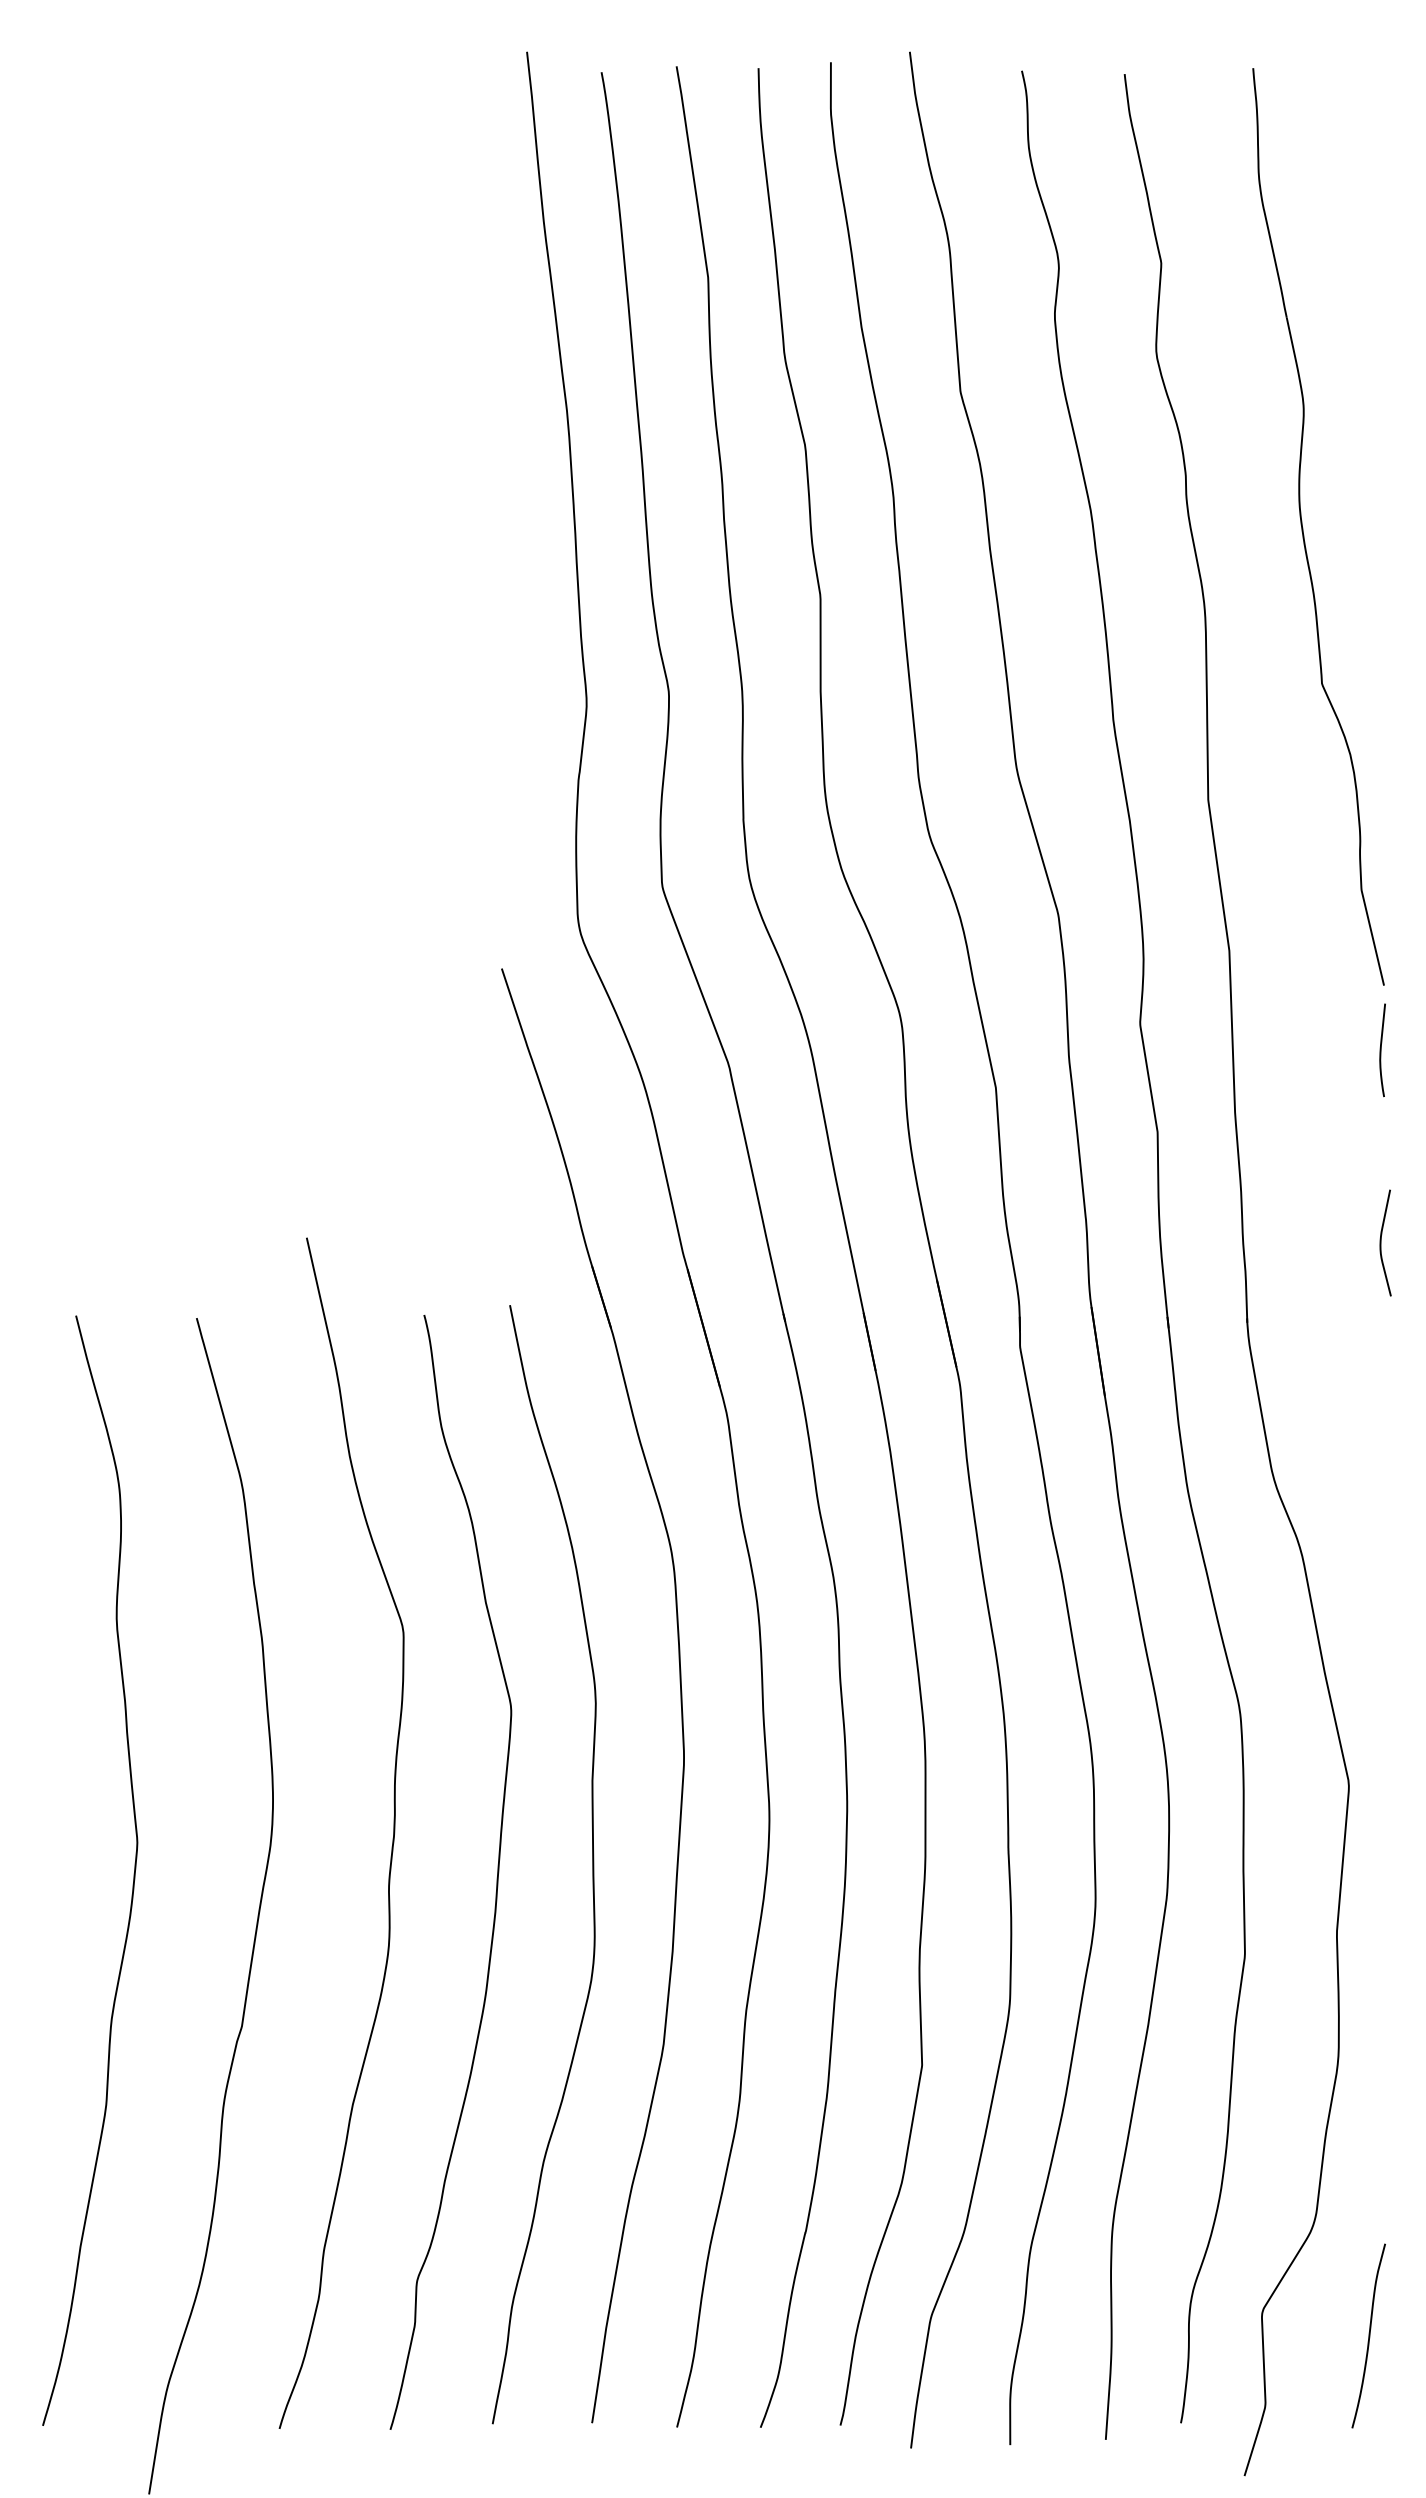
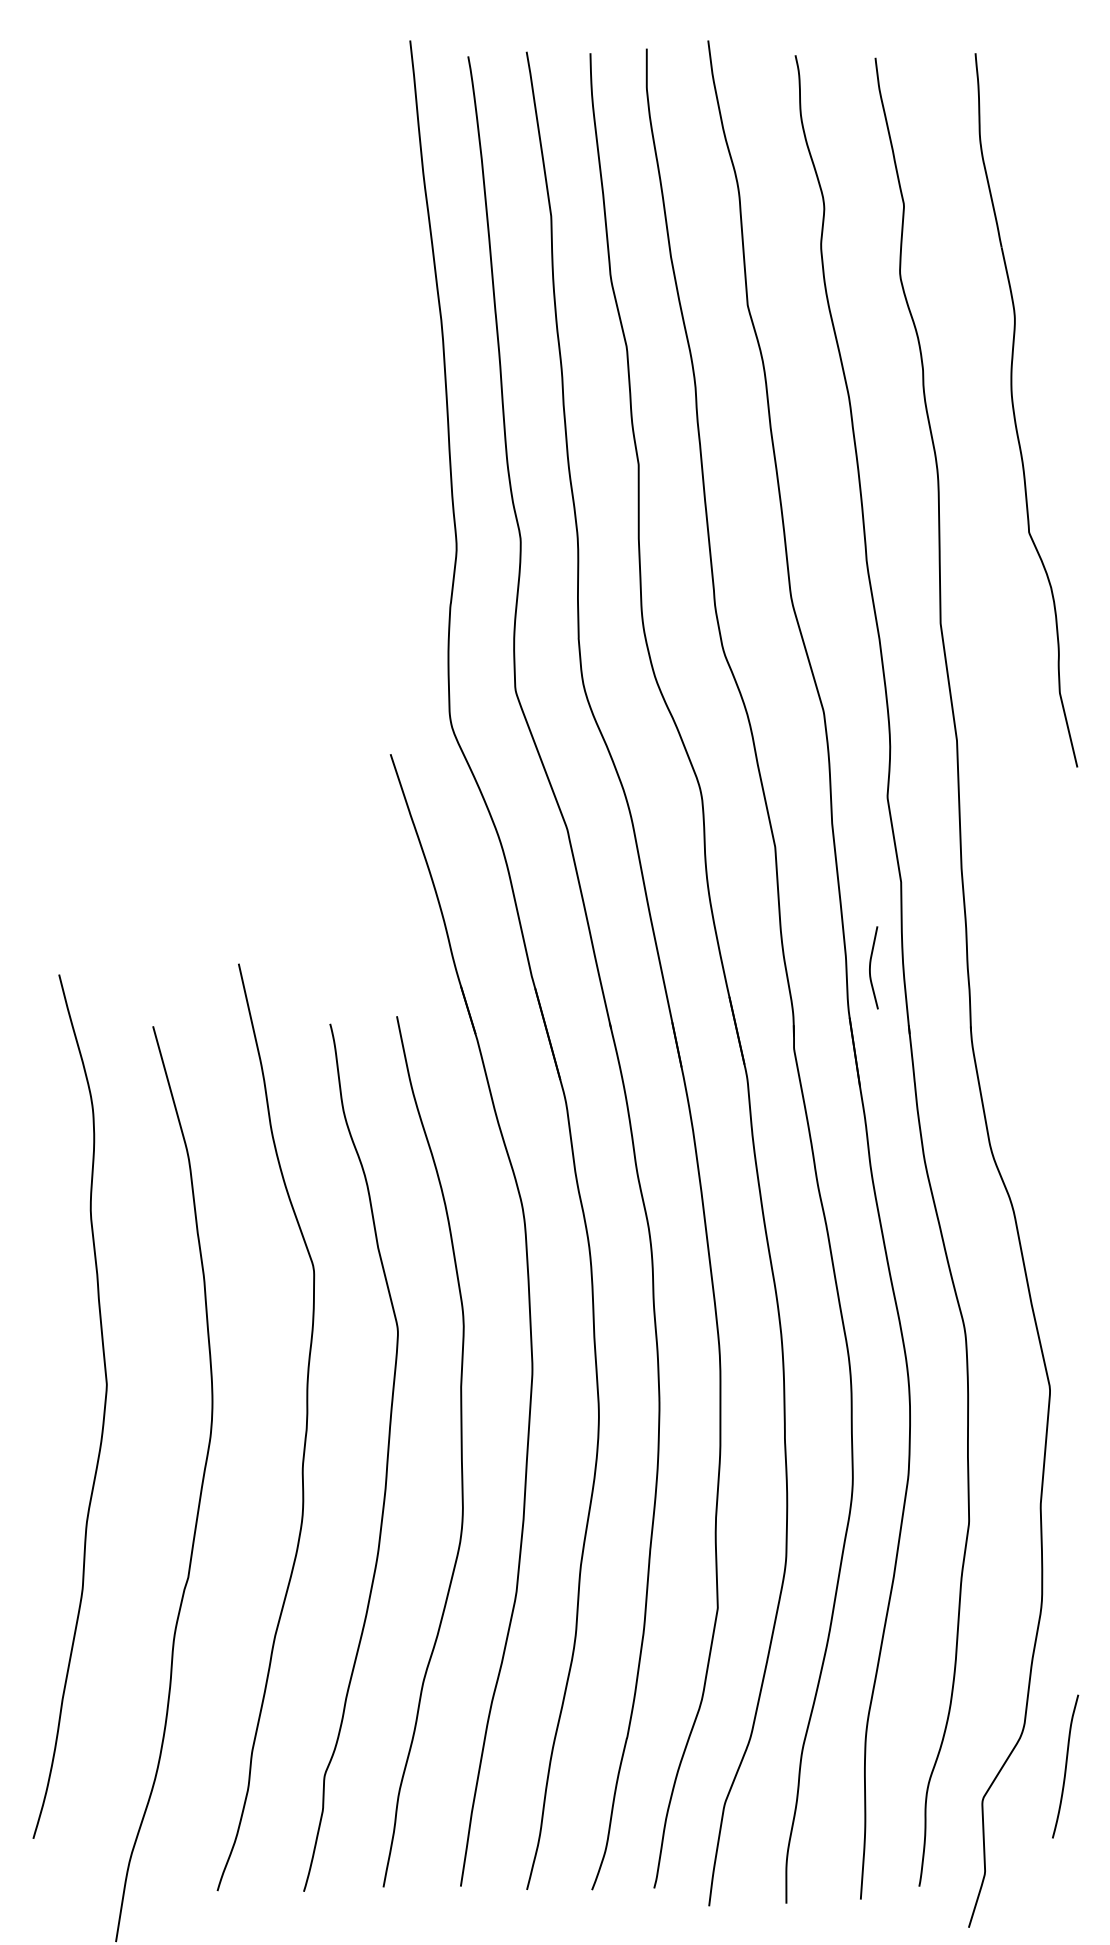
curve: (1381, 1050) -> (1075, 817), removed
curve: (1381, 1242) -> (870, 967), moved
curve: (133, 1873) -> (103, 1408), moved
curve: (1368, 2335) -> (1065, 1766), moved

